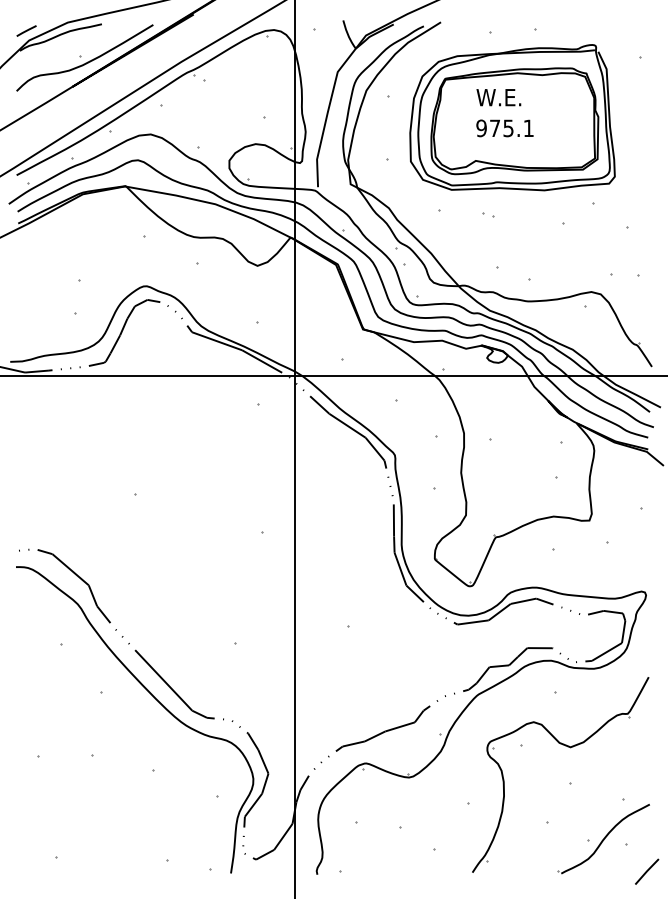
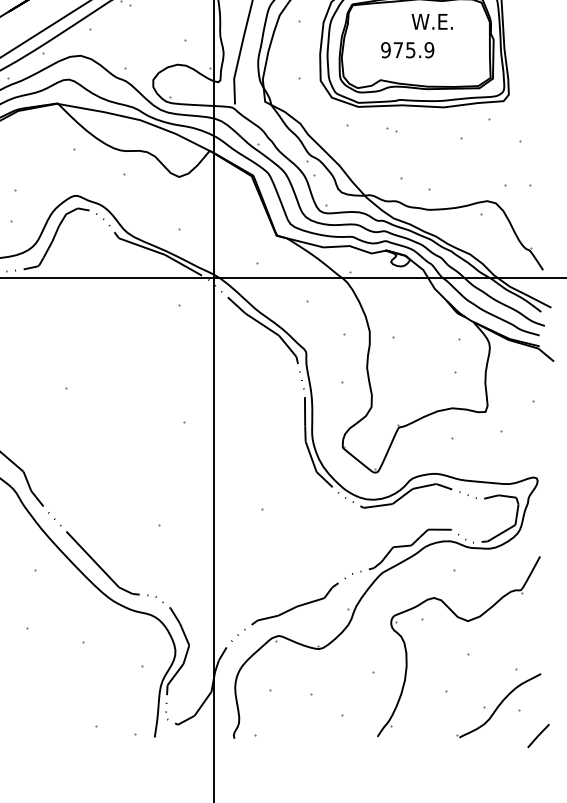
text: (498, 97) -> (431, 21), moved
text: (528, 128) -> (429, 50), 975.1 -> 975.9

